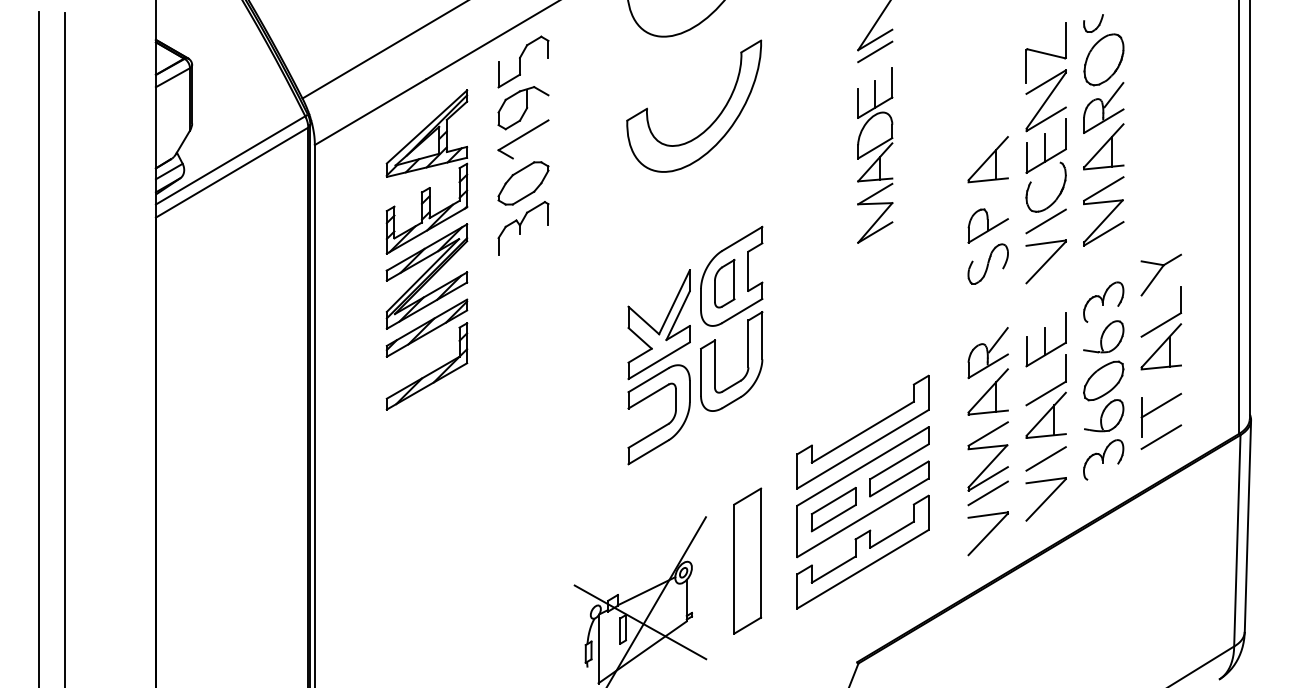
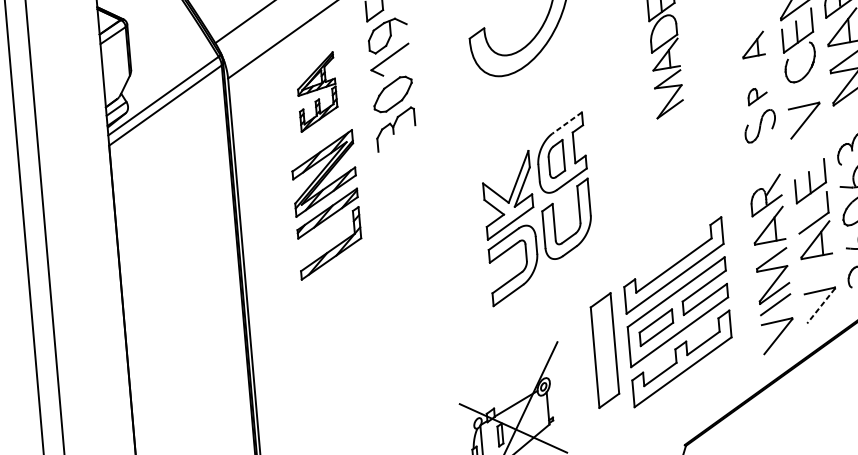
part: (987, 159) -> (752, 44), size x0.7
part: (426, 171) -> (316, 91), size x0.6
line: (1045, 221) -> (802, 89), removed
part: (987, 225) -> (757, 96), size x0.6
line: (741, 239) -> (566, 123), solid -> dashed
line: (1045, 458) -> (817, 273), removed
line: (1046, 499) -> (821, 305), solid -> dashed
part: (747, 560) -> (604, 350), moved

